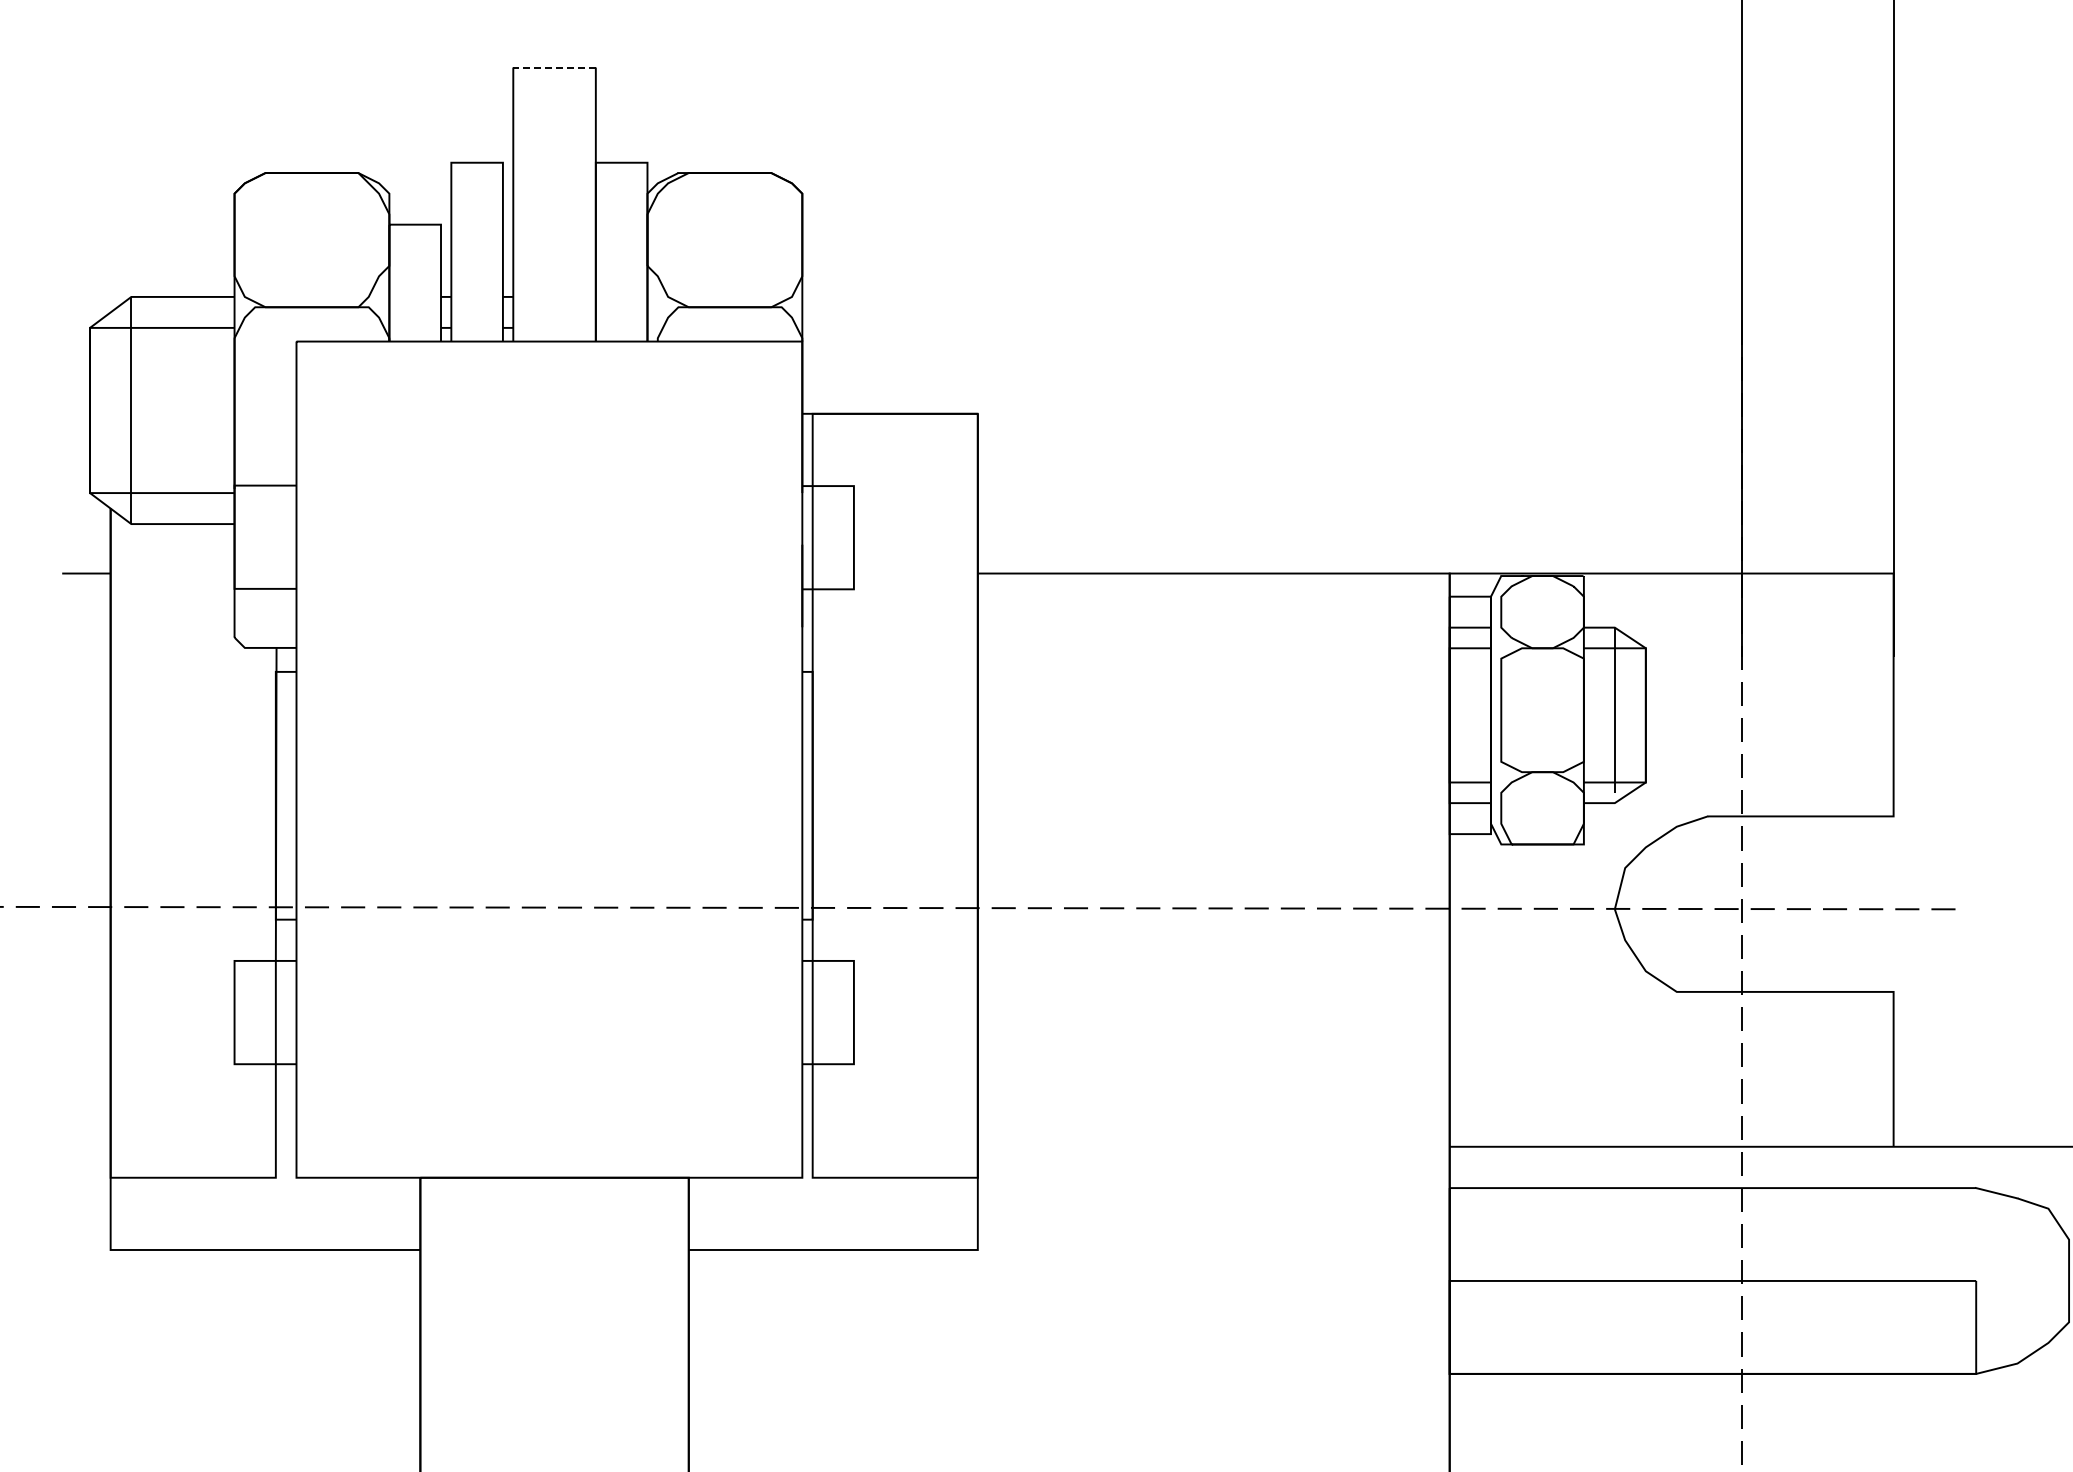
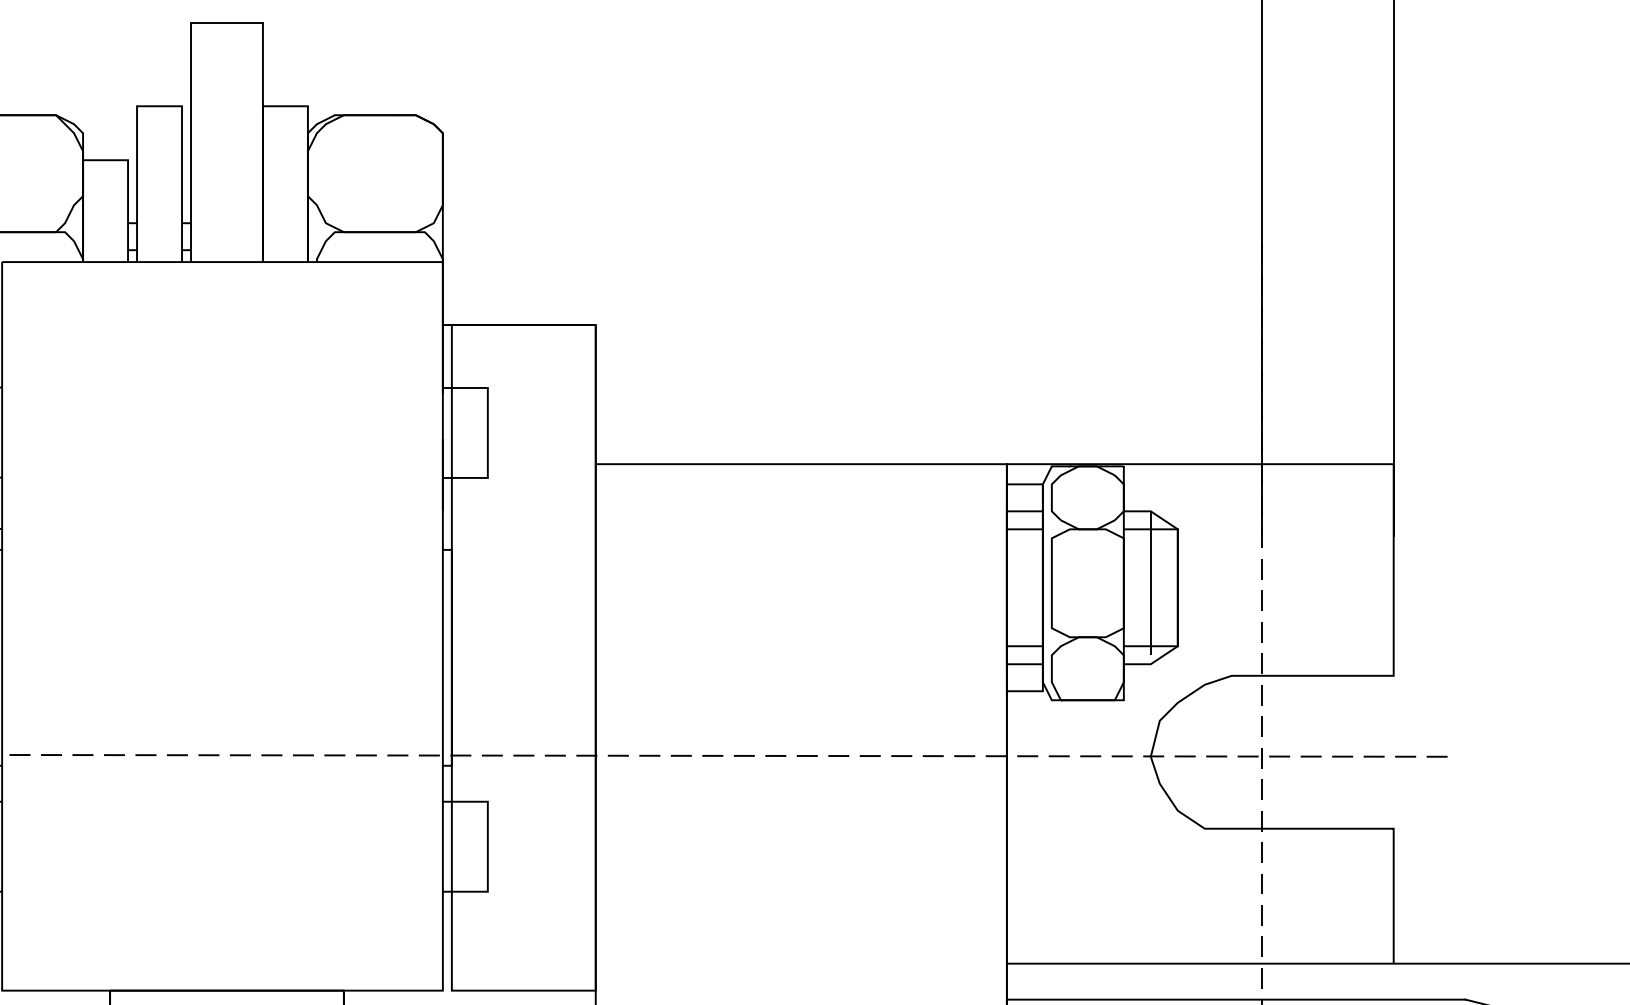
line: (554, 67) -> (226, 23), dashed -> solid

